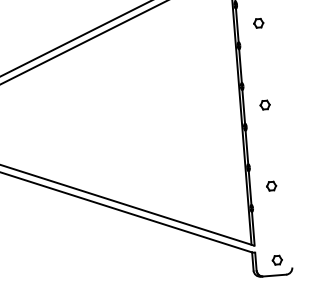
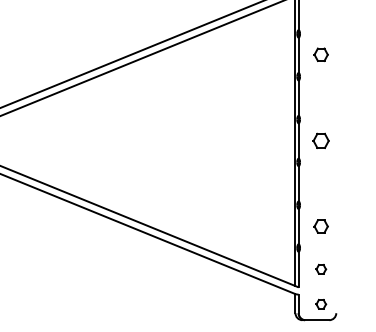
part: (258, 22) -> (321, 54), size x1.4
part: (265, 104) -> (321, 140), size x1.6
part: (271, 185) -> (321, 225), size x1.4
part: (274, 226) -> (321, 268), added

